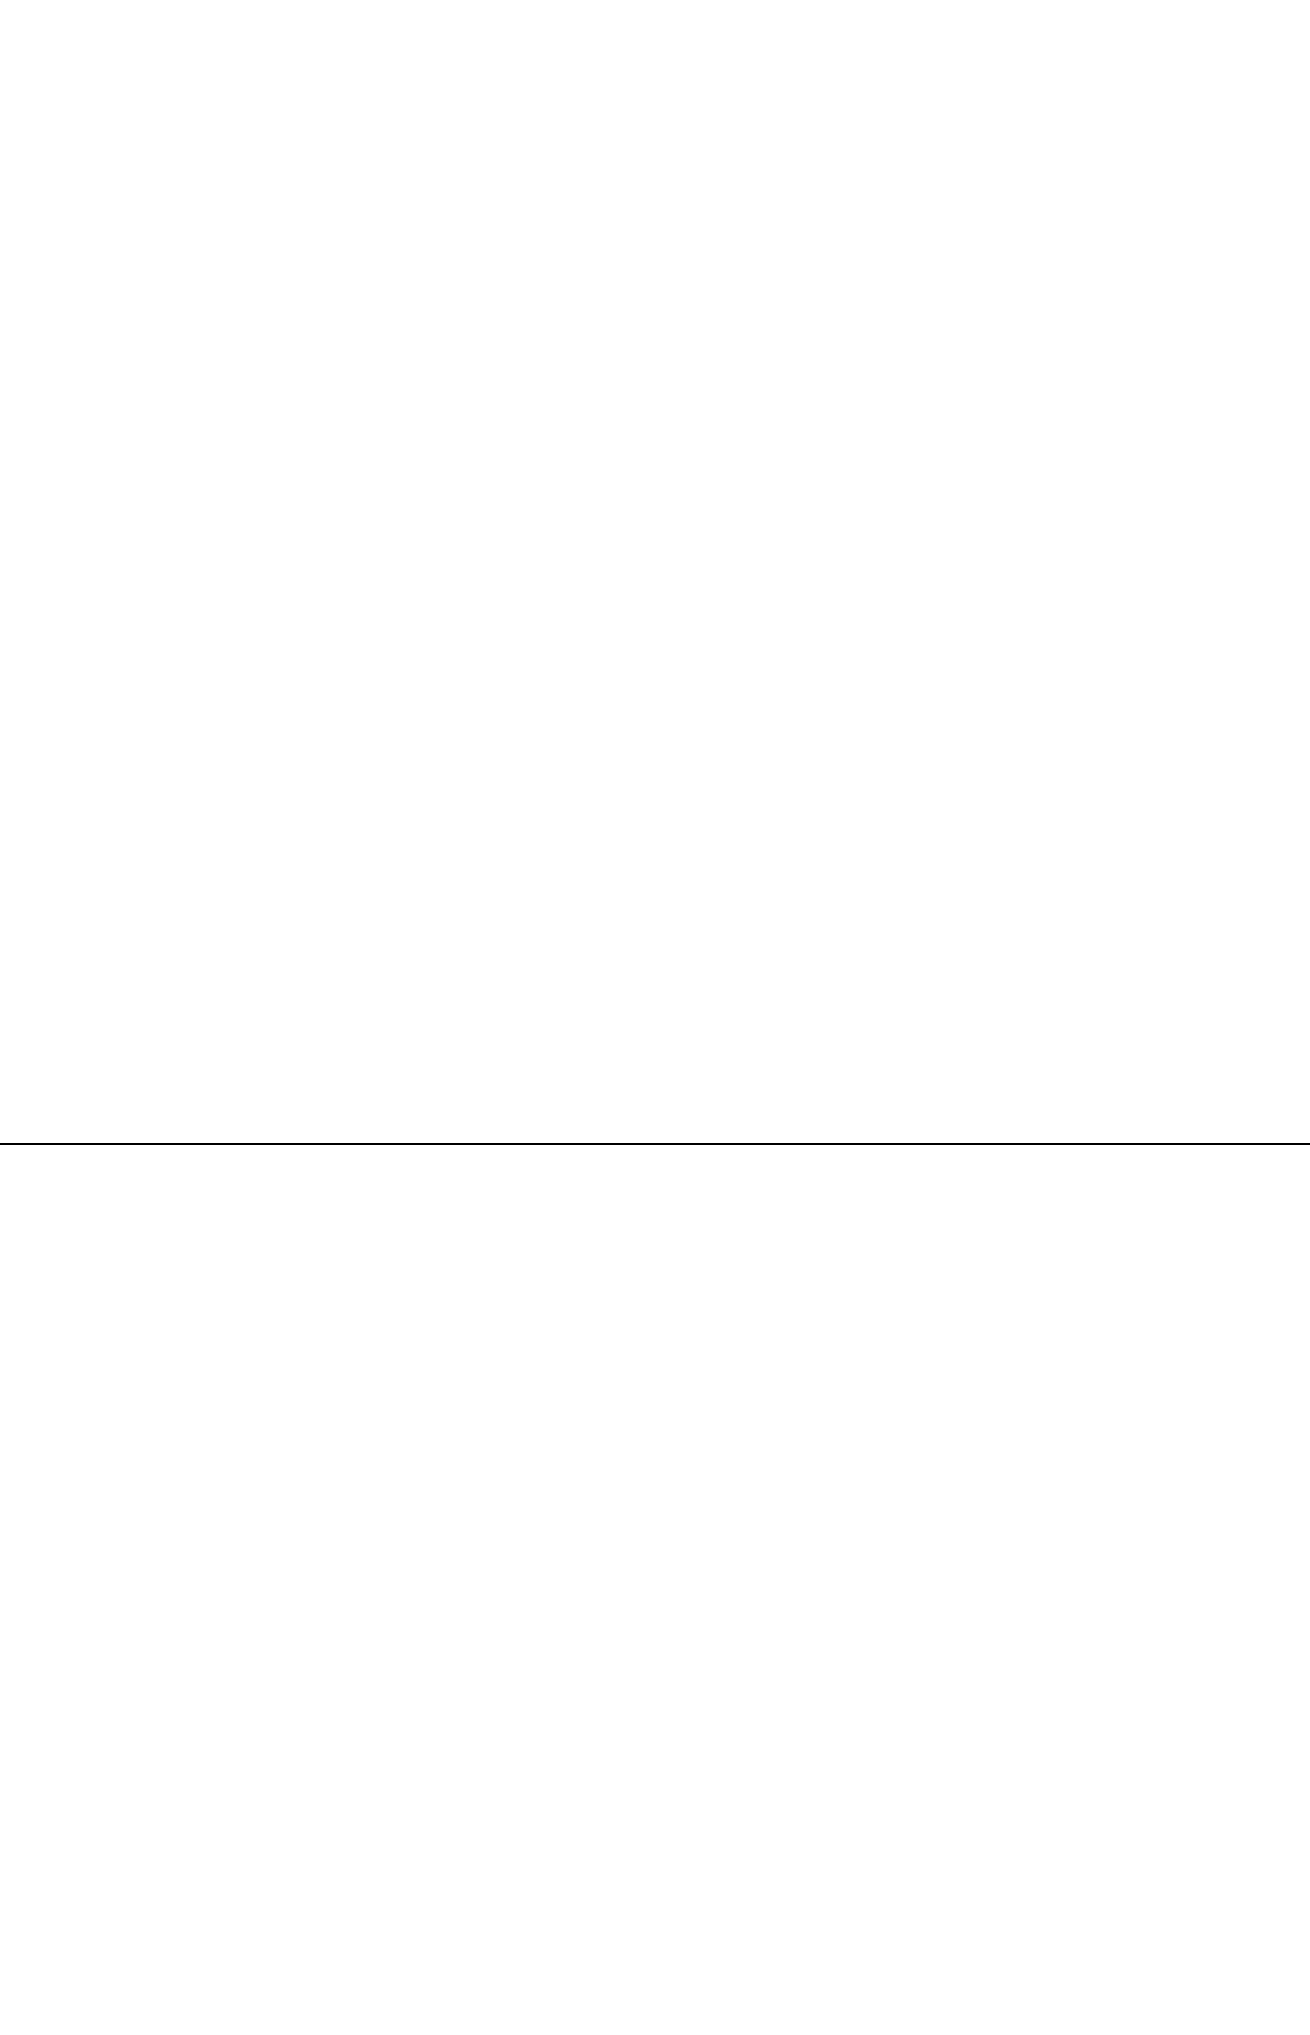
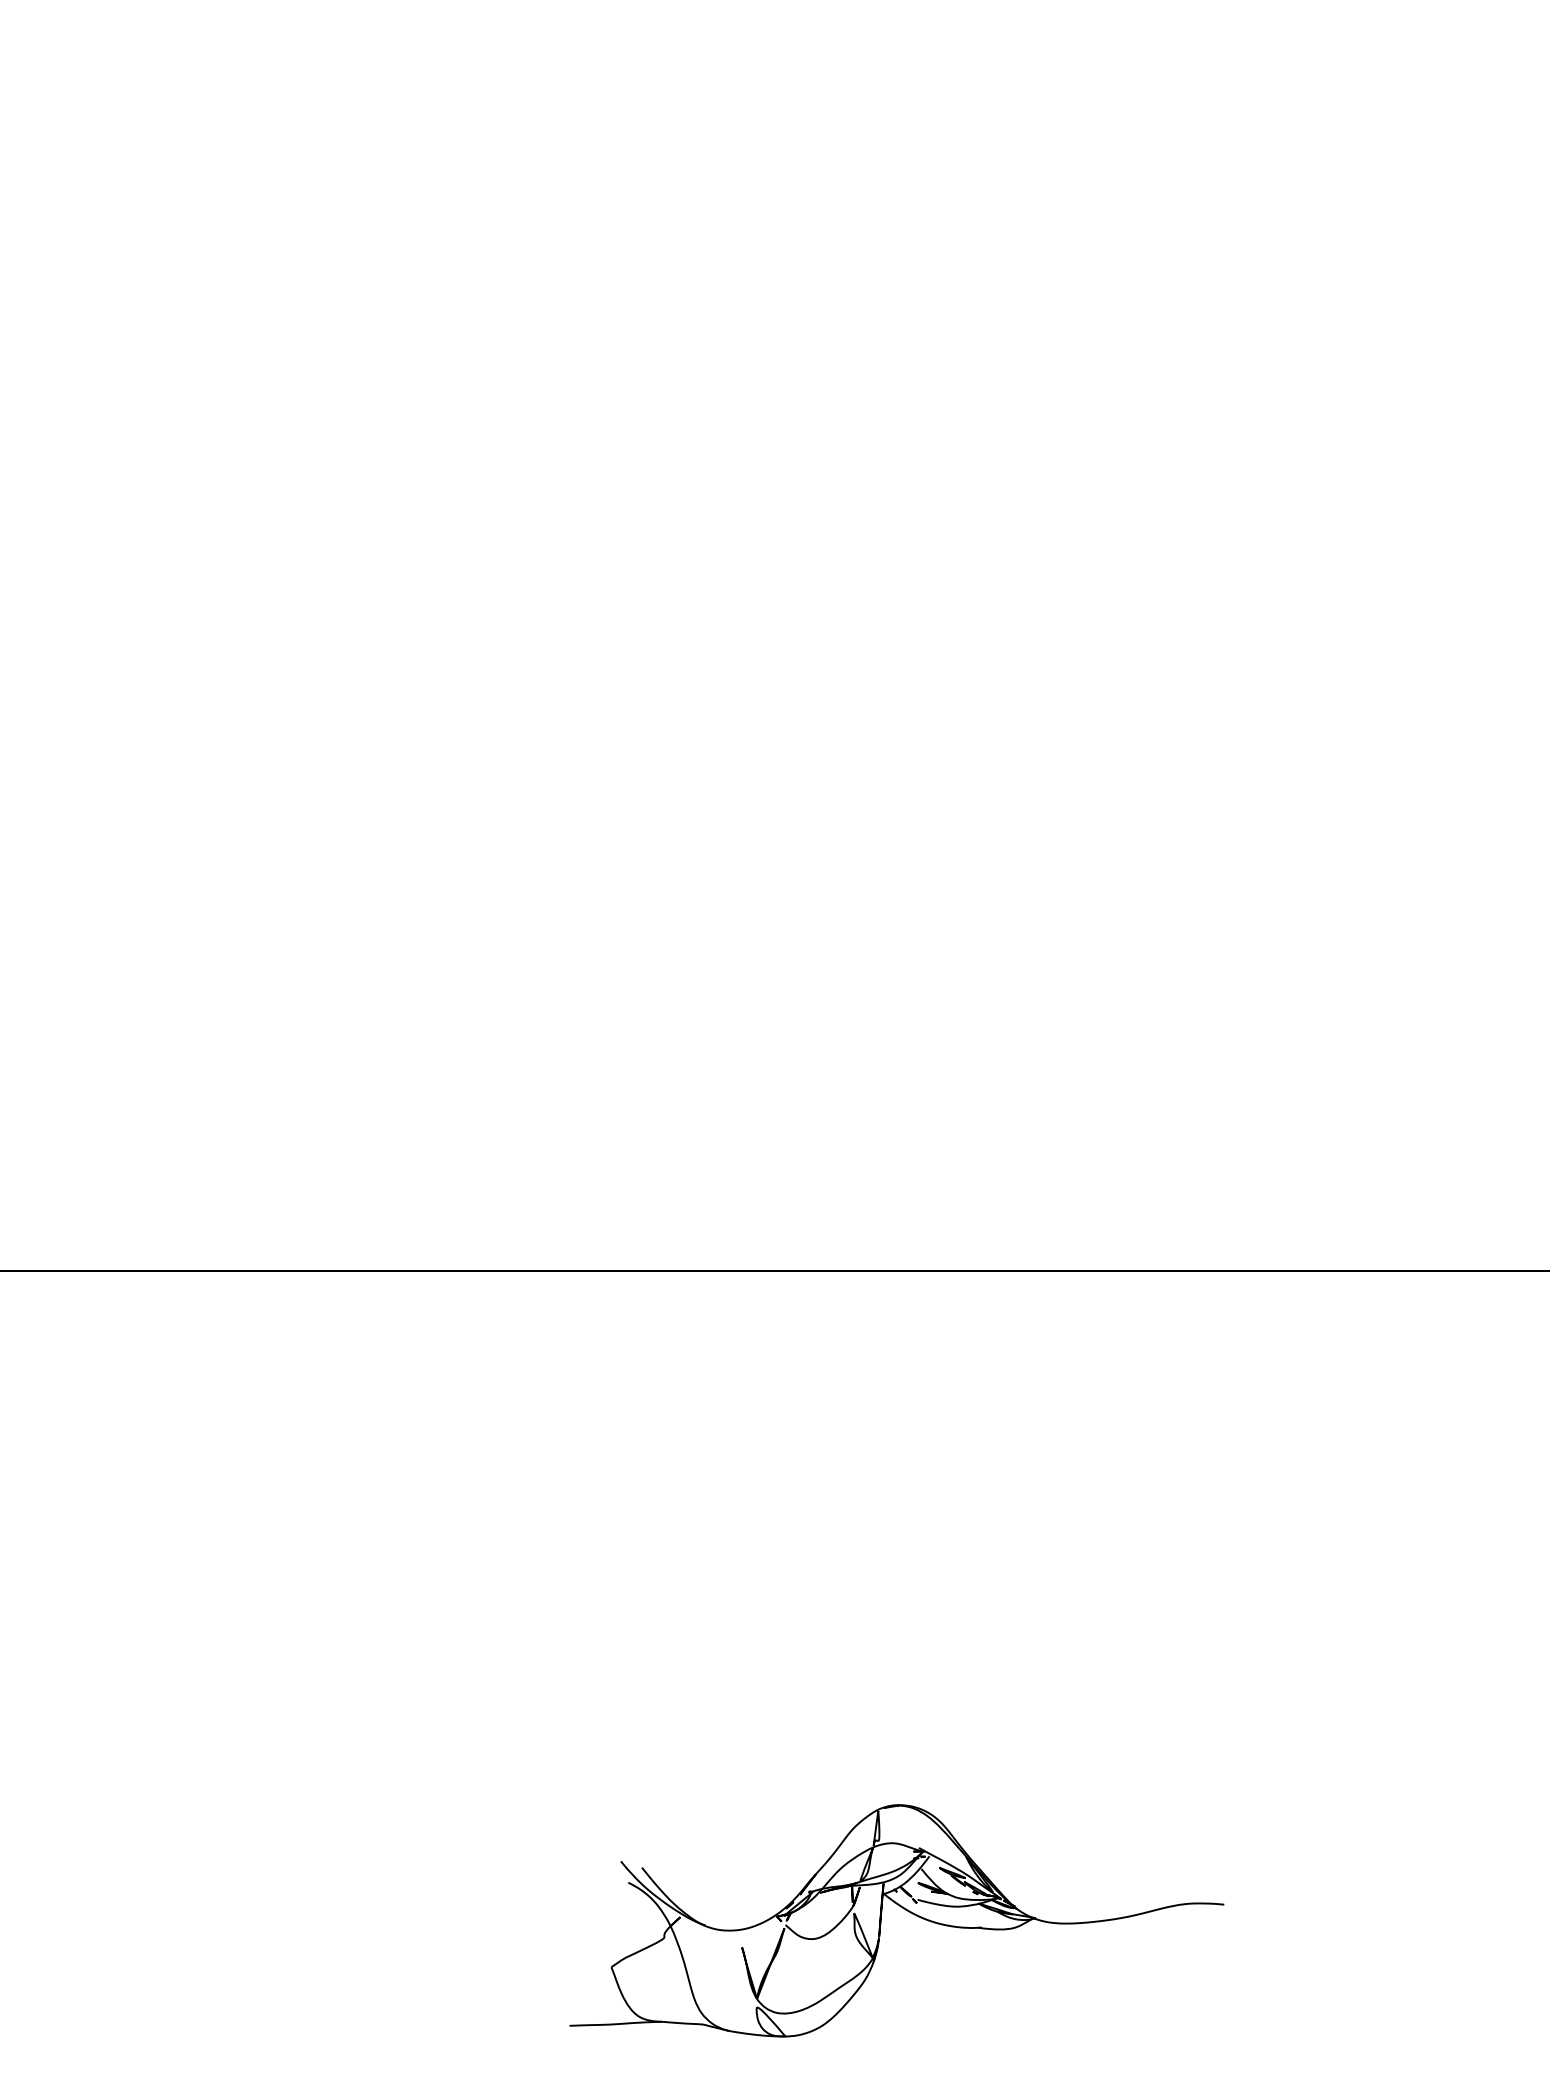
part: (795, 1803) -> (903, 1909), added

